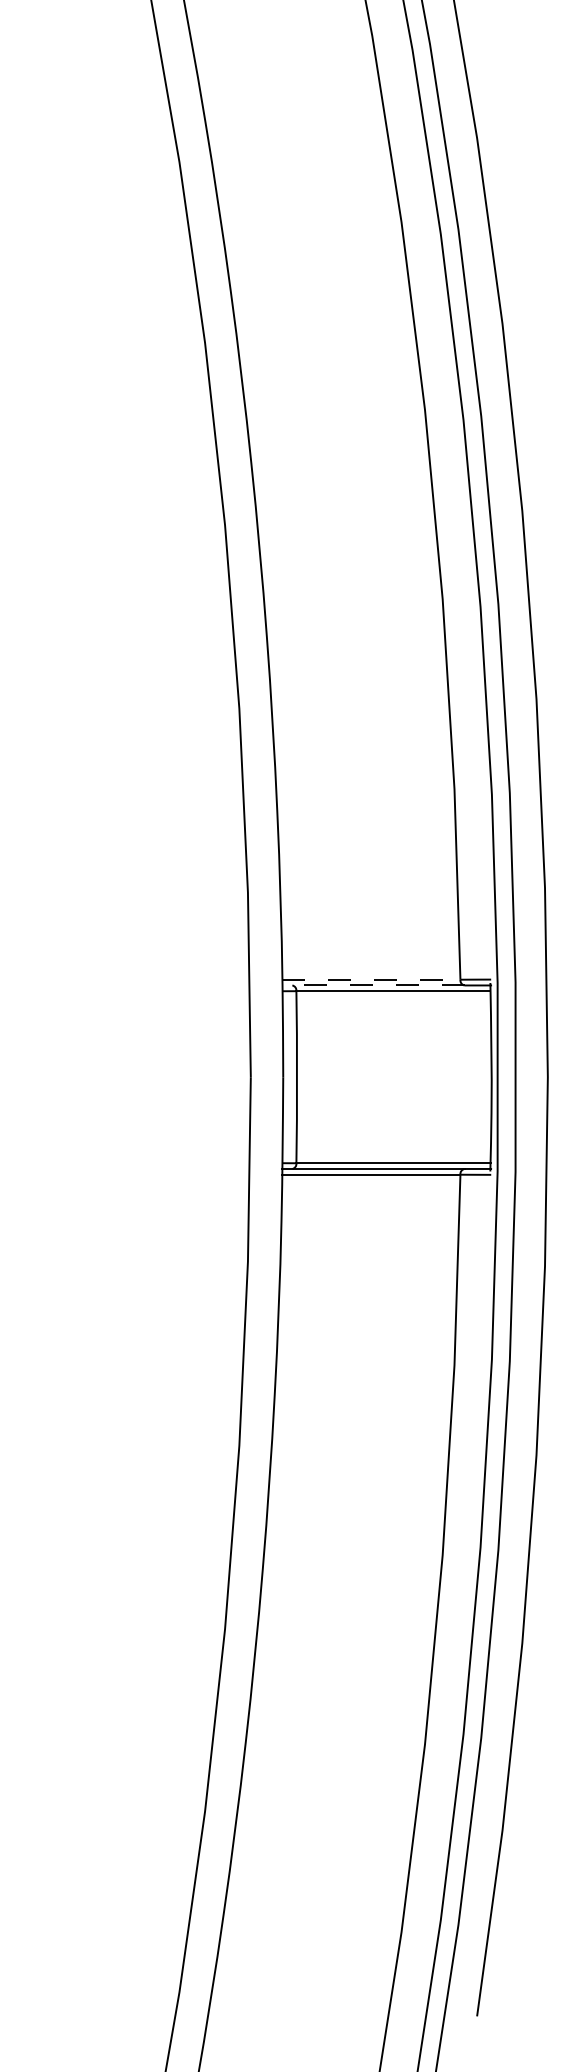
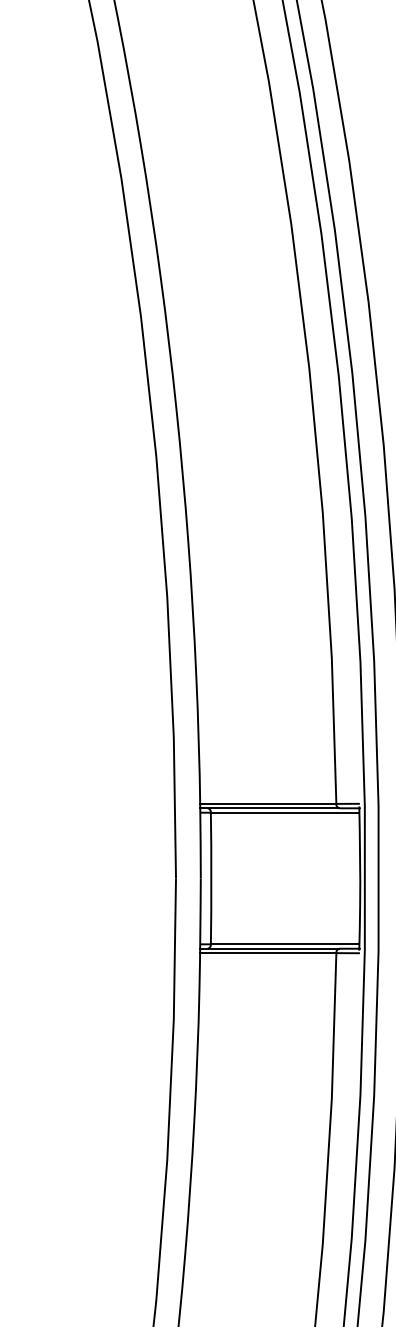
line: (371, 979) -> (268, 803), dashed -> solid
line: (373, 985) -> (269, 808), dashed -> solid

